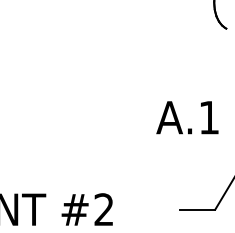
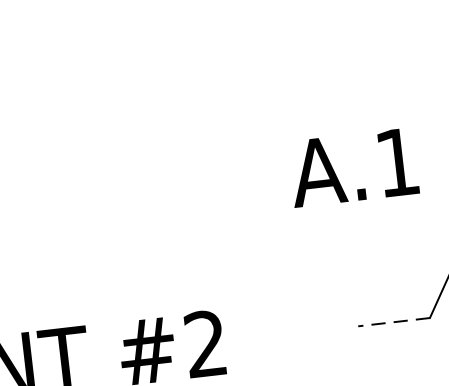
text: (187, 117) -> (353, 167), moved
line: (197, 209) -> (394, 321), solid -> dashed

